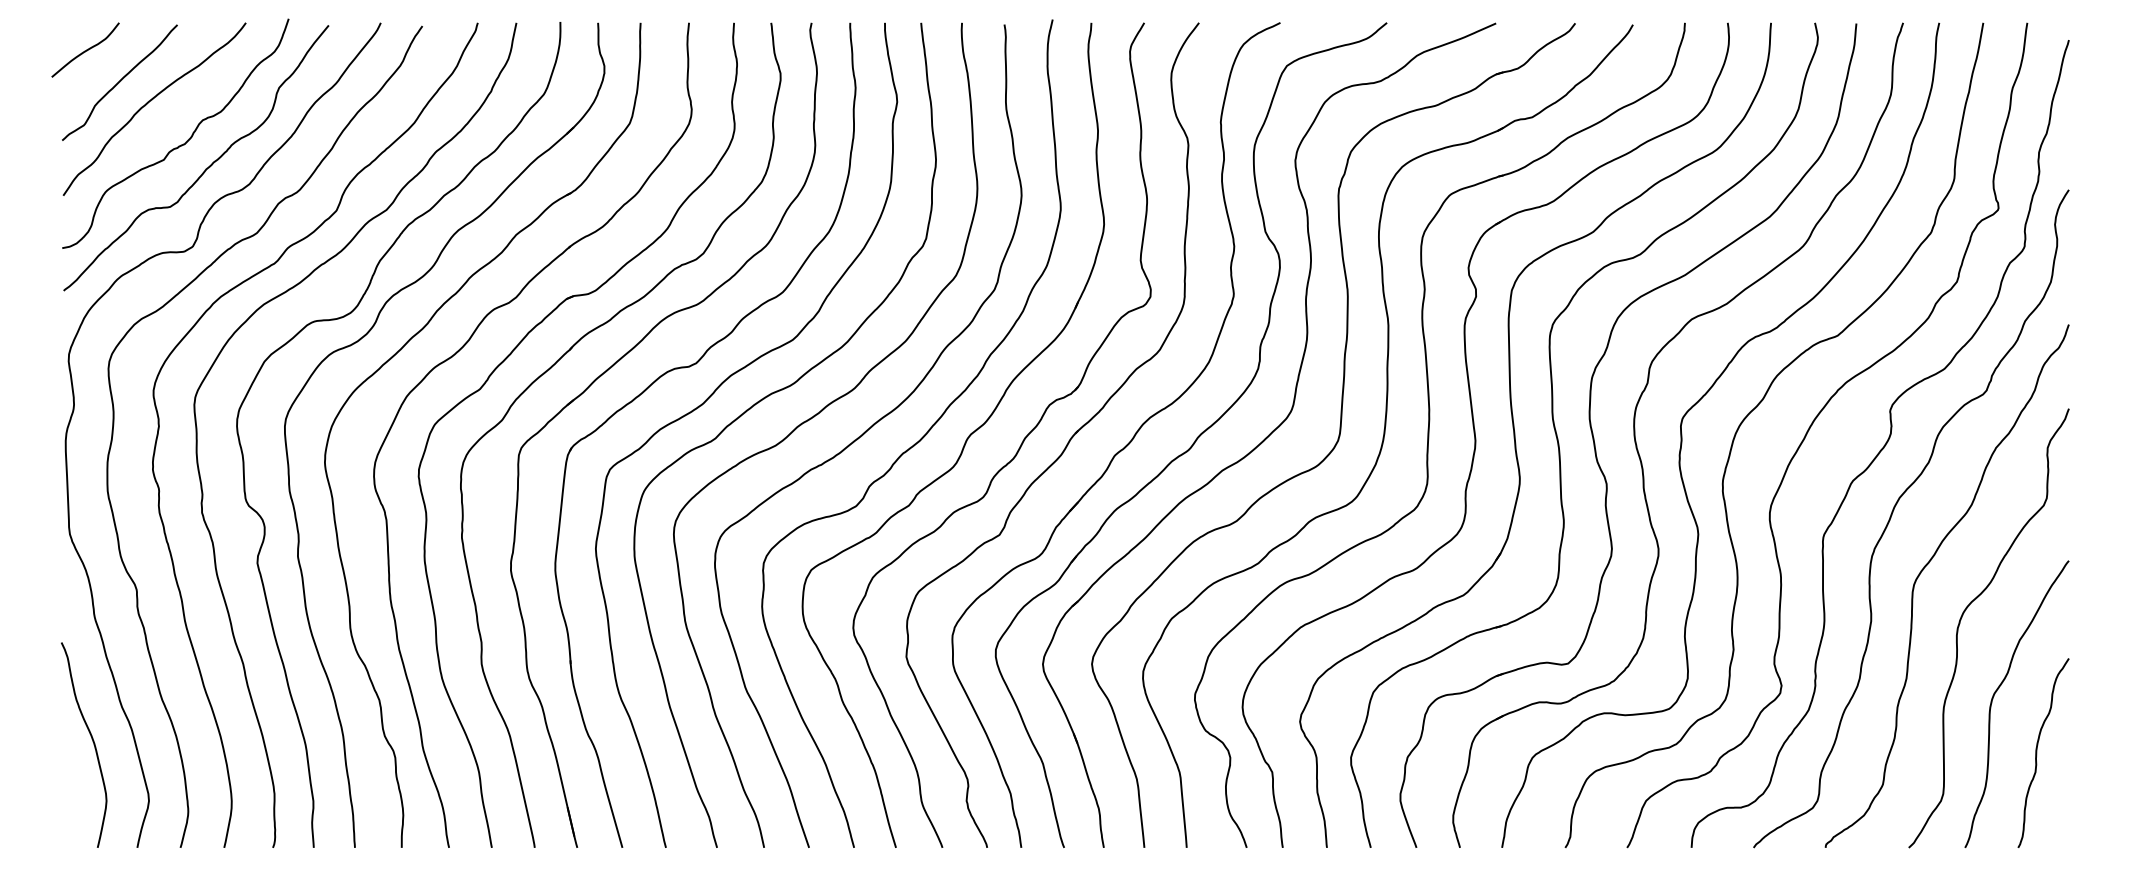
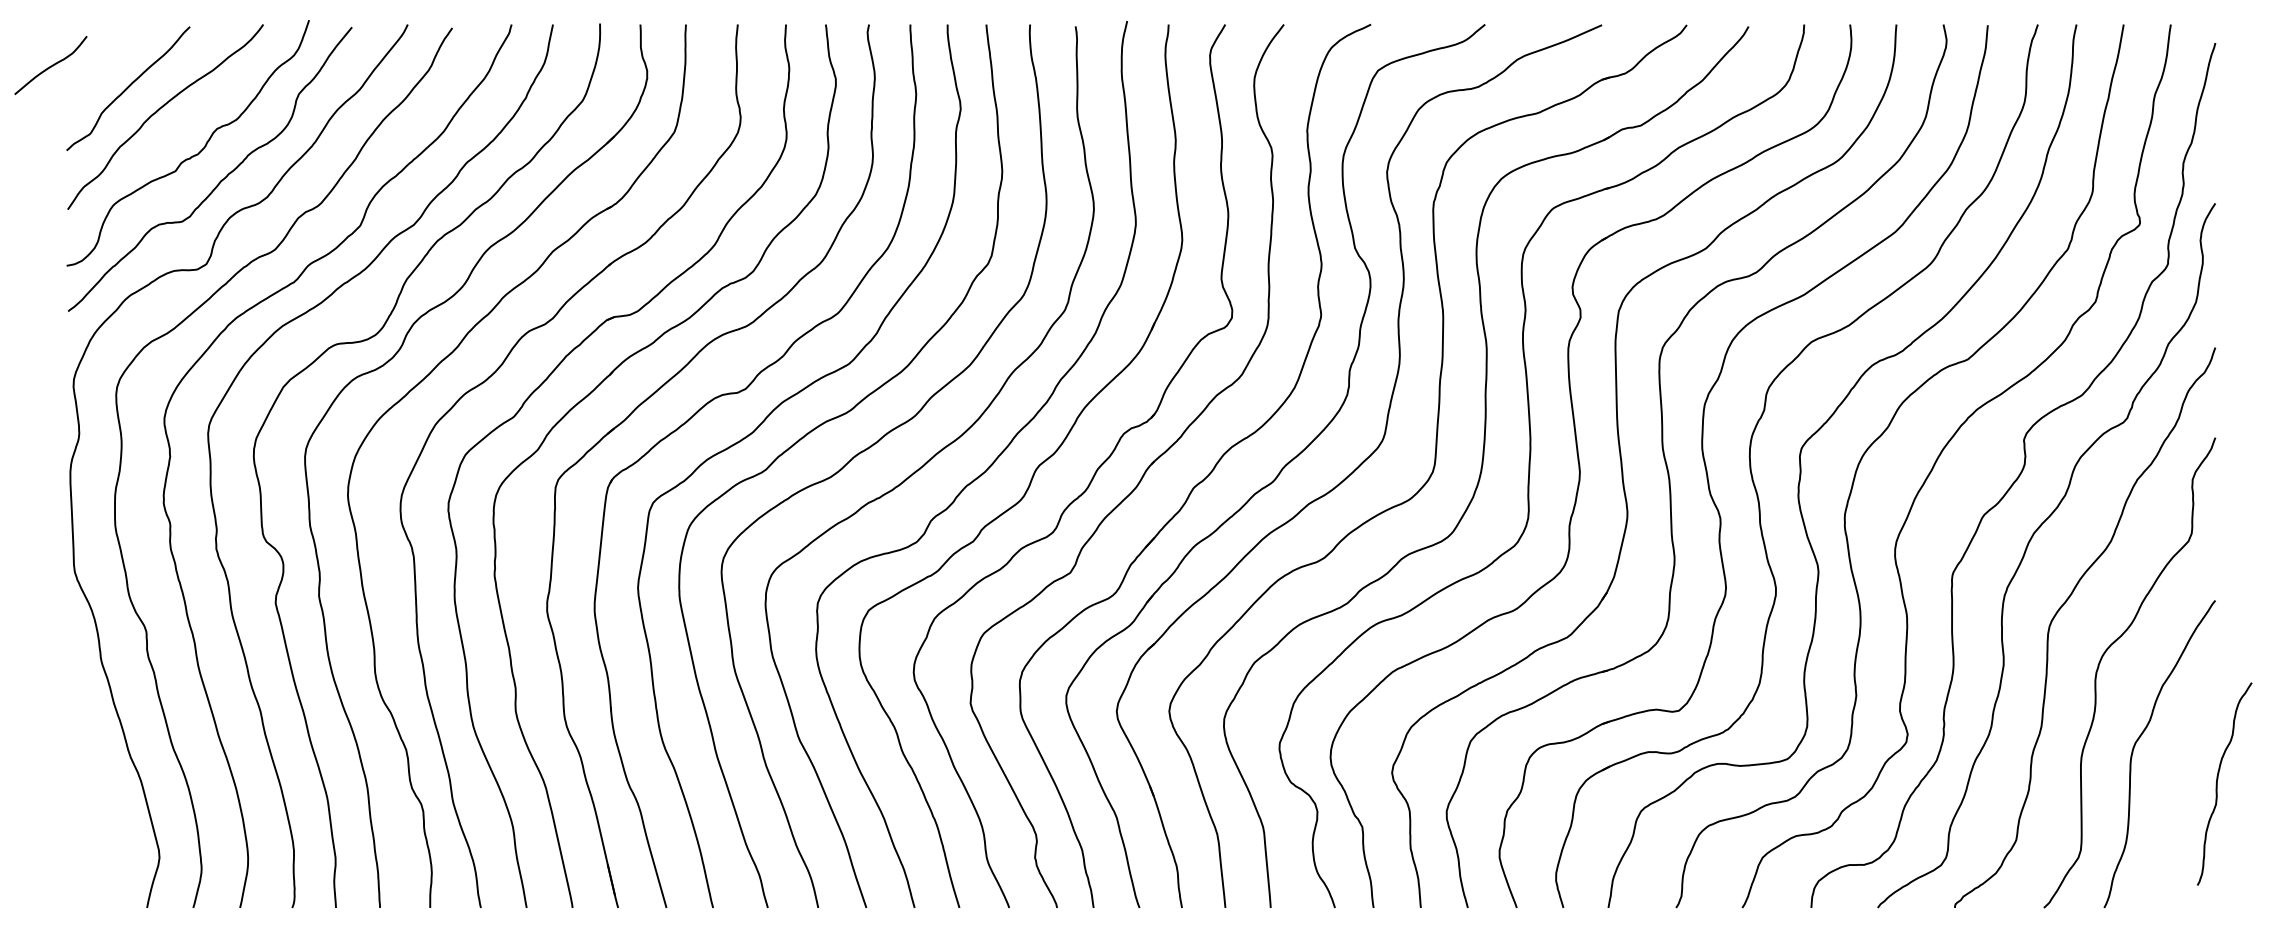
curve: (86, 49) -> (51, 64), moved
curve: (92, 741) -> (99, 794), removed
curve: (2037, 752) -> (2218, 783), moved

